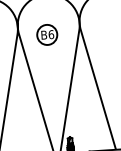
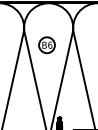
part: (46, 35) -> (46, 45), moved

